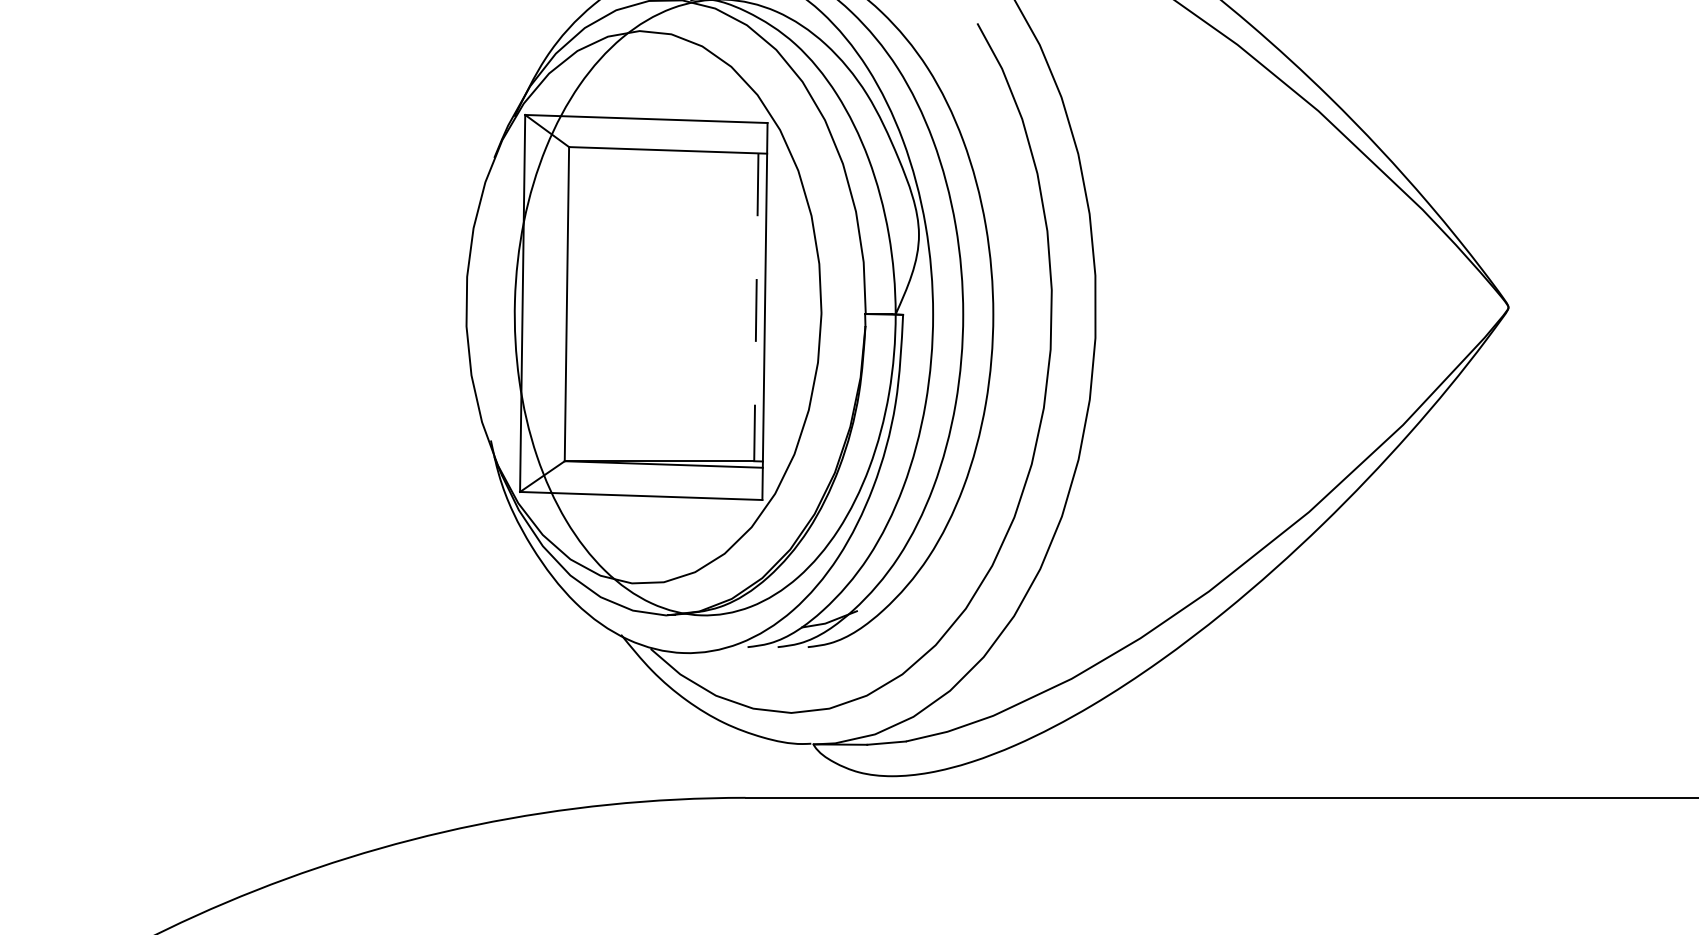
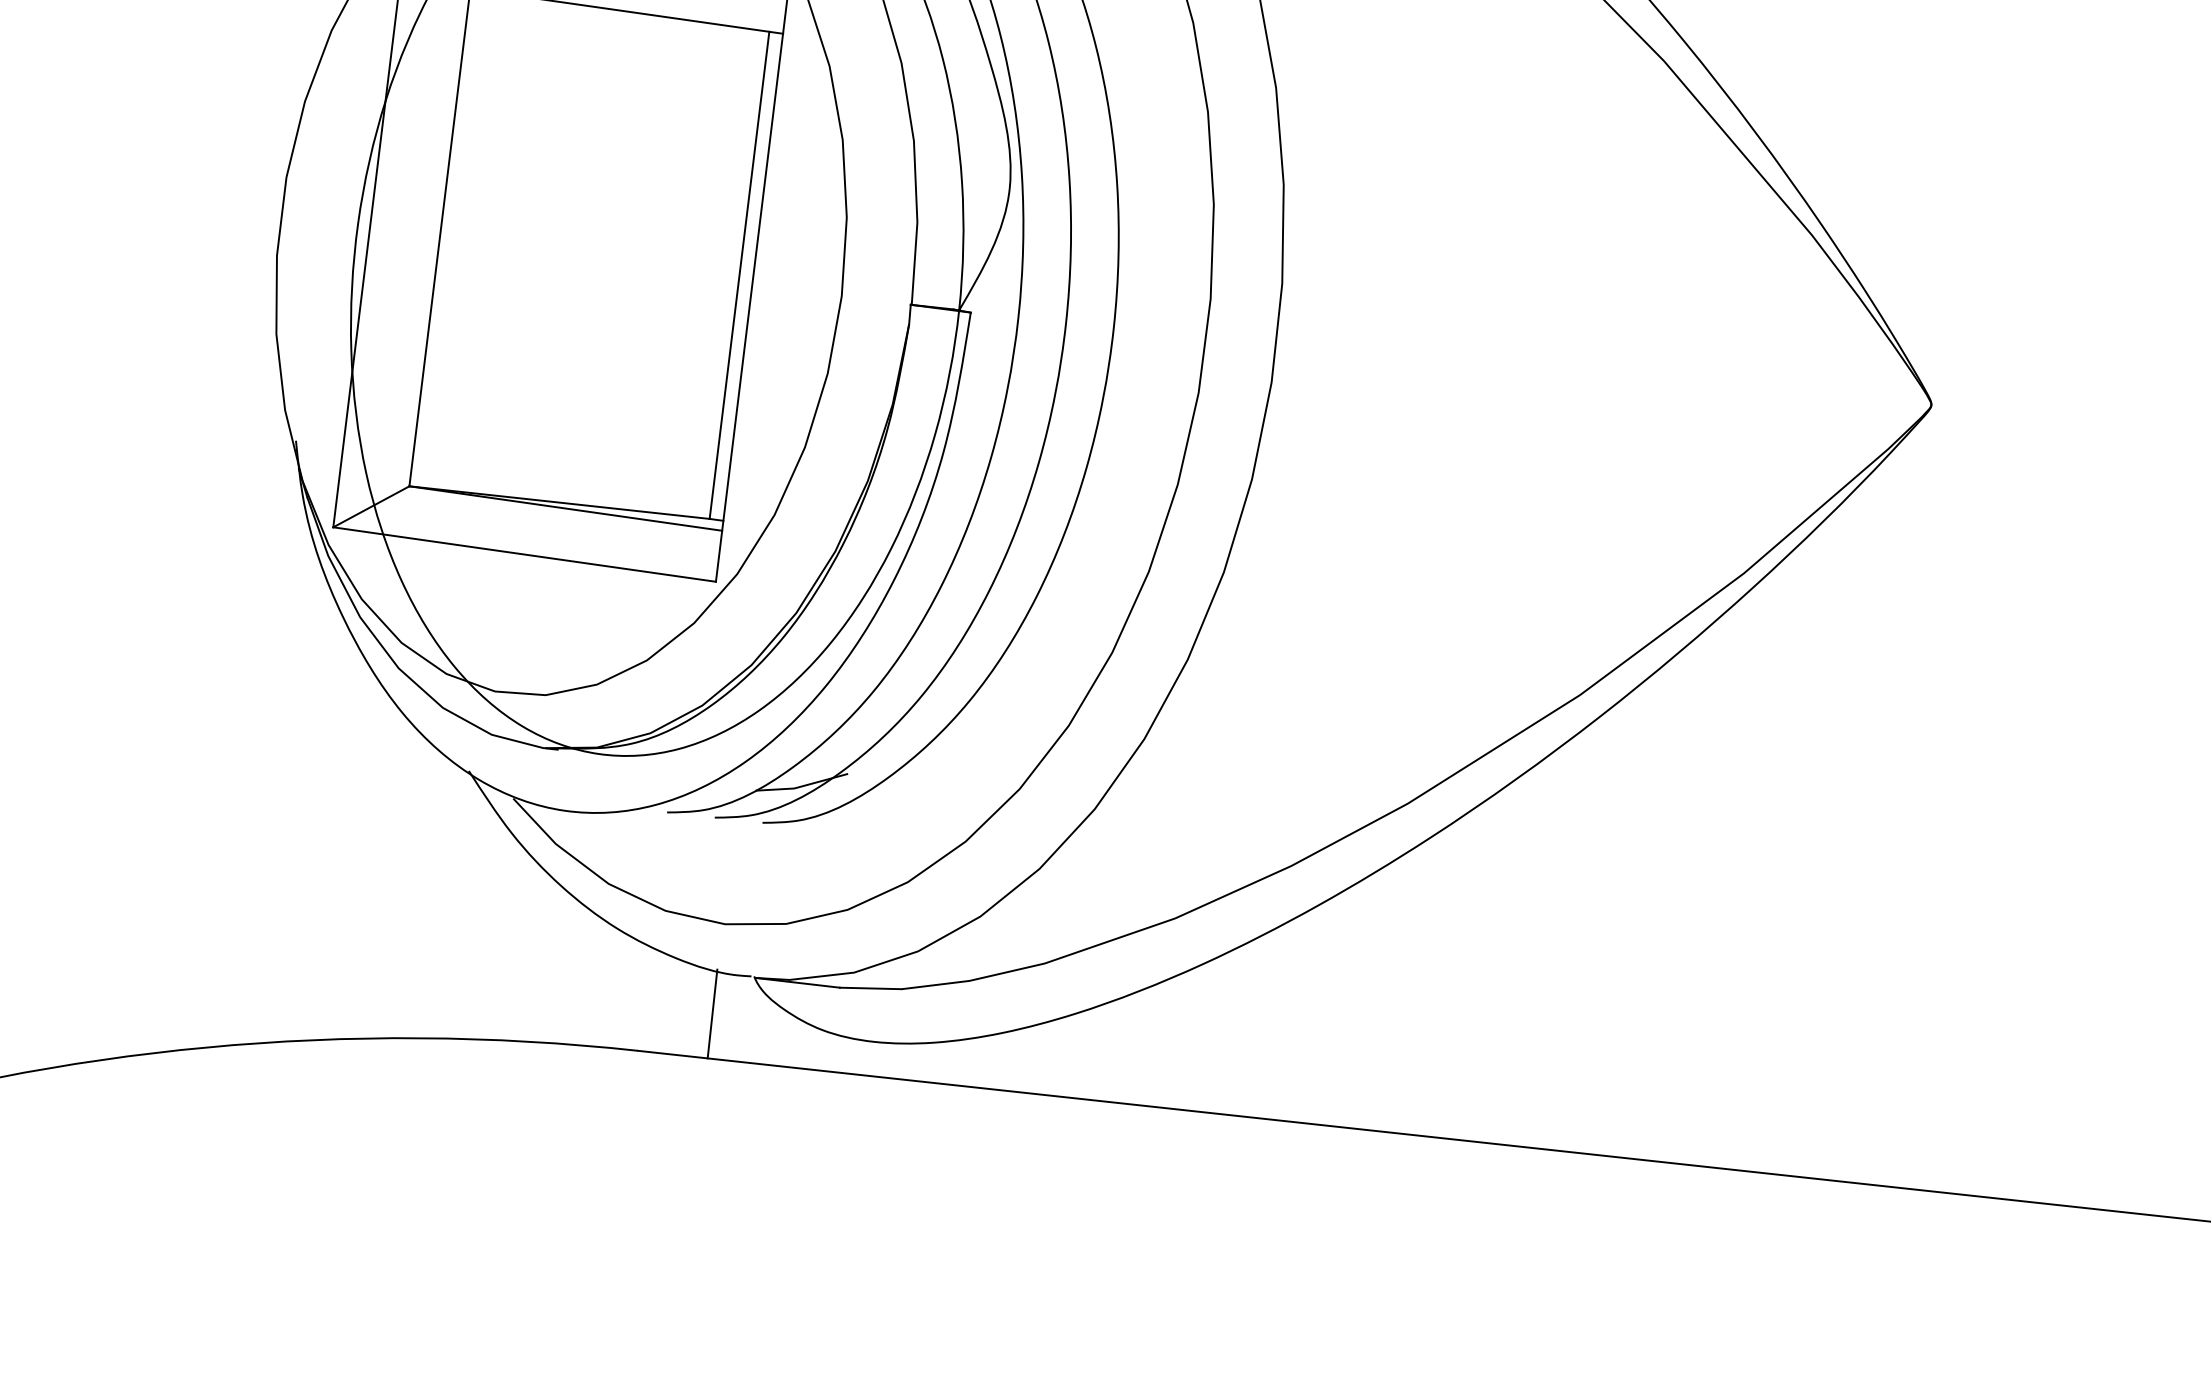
line: (756, 307) -> (739, 275), dashed -> solid
line: (789, 769) -> (712, 1013), added

